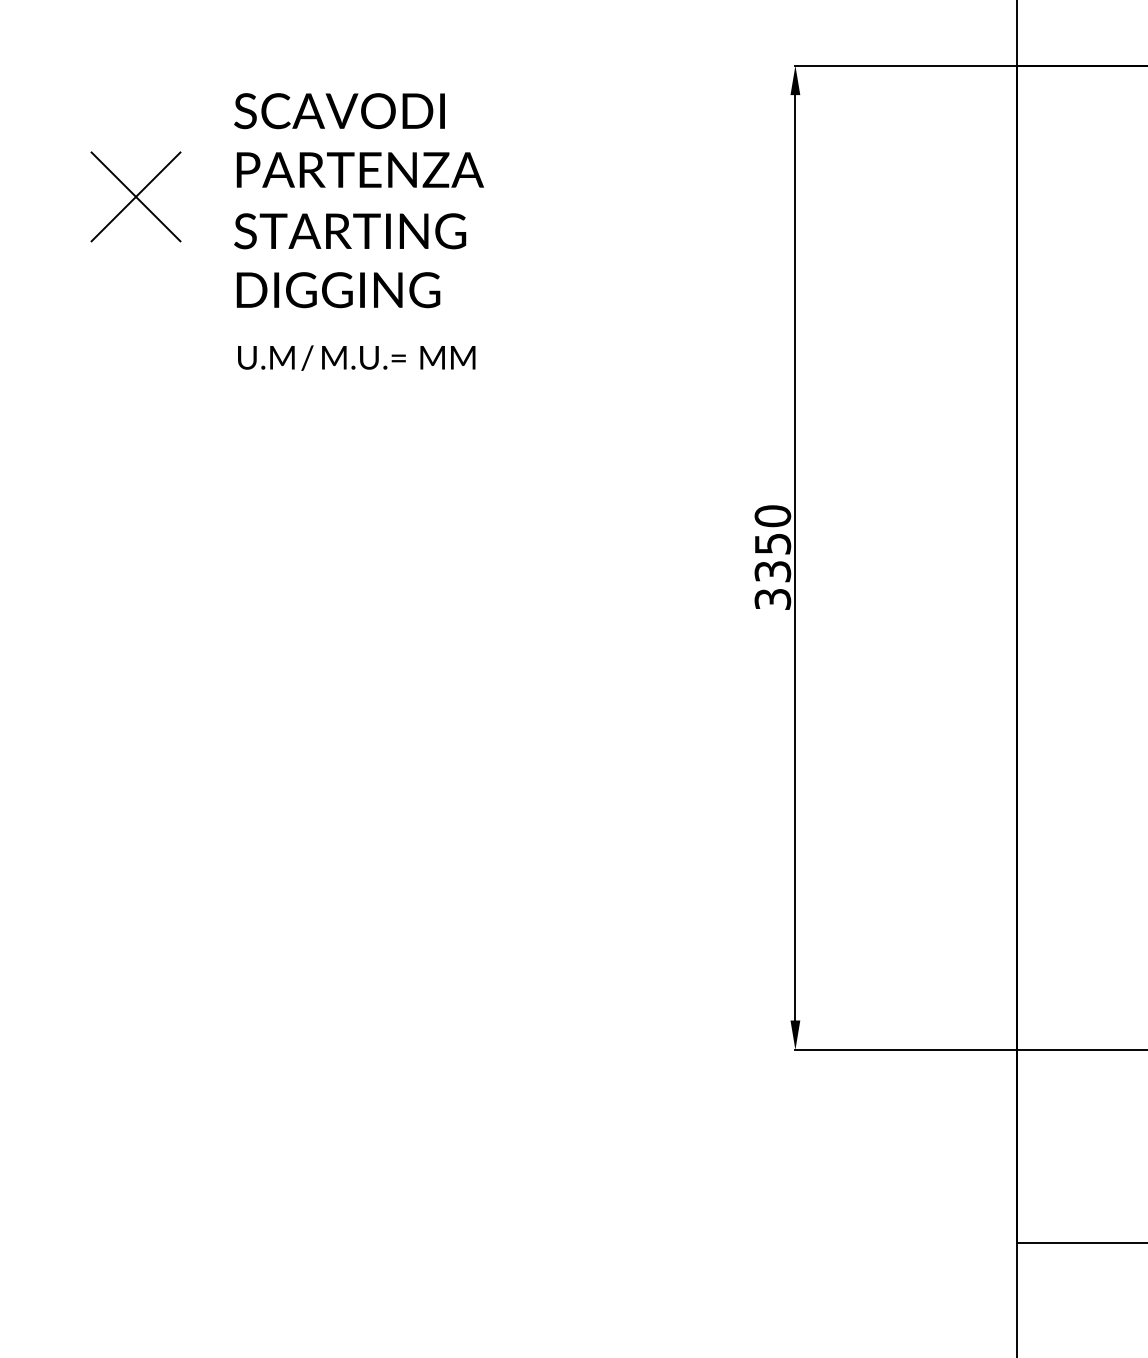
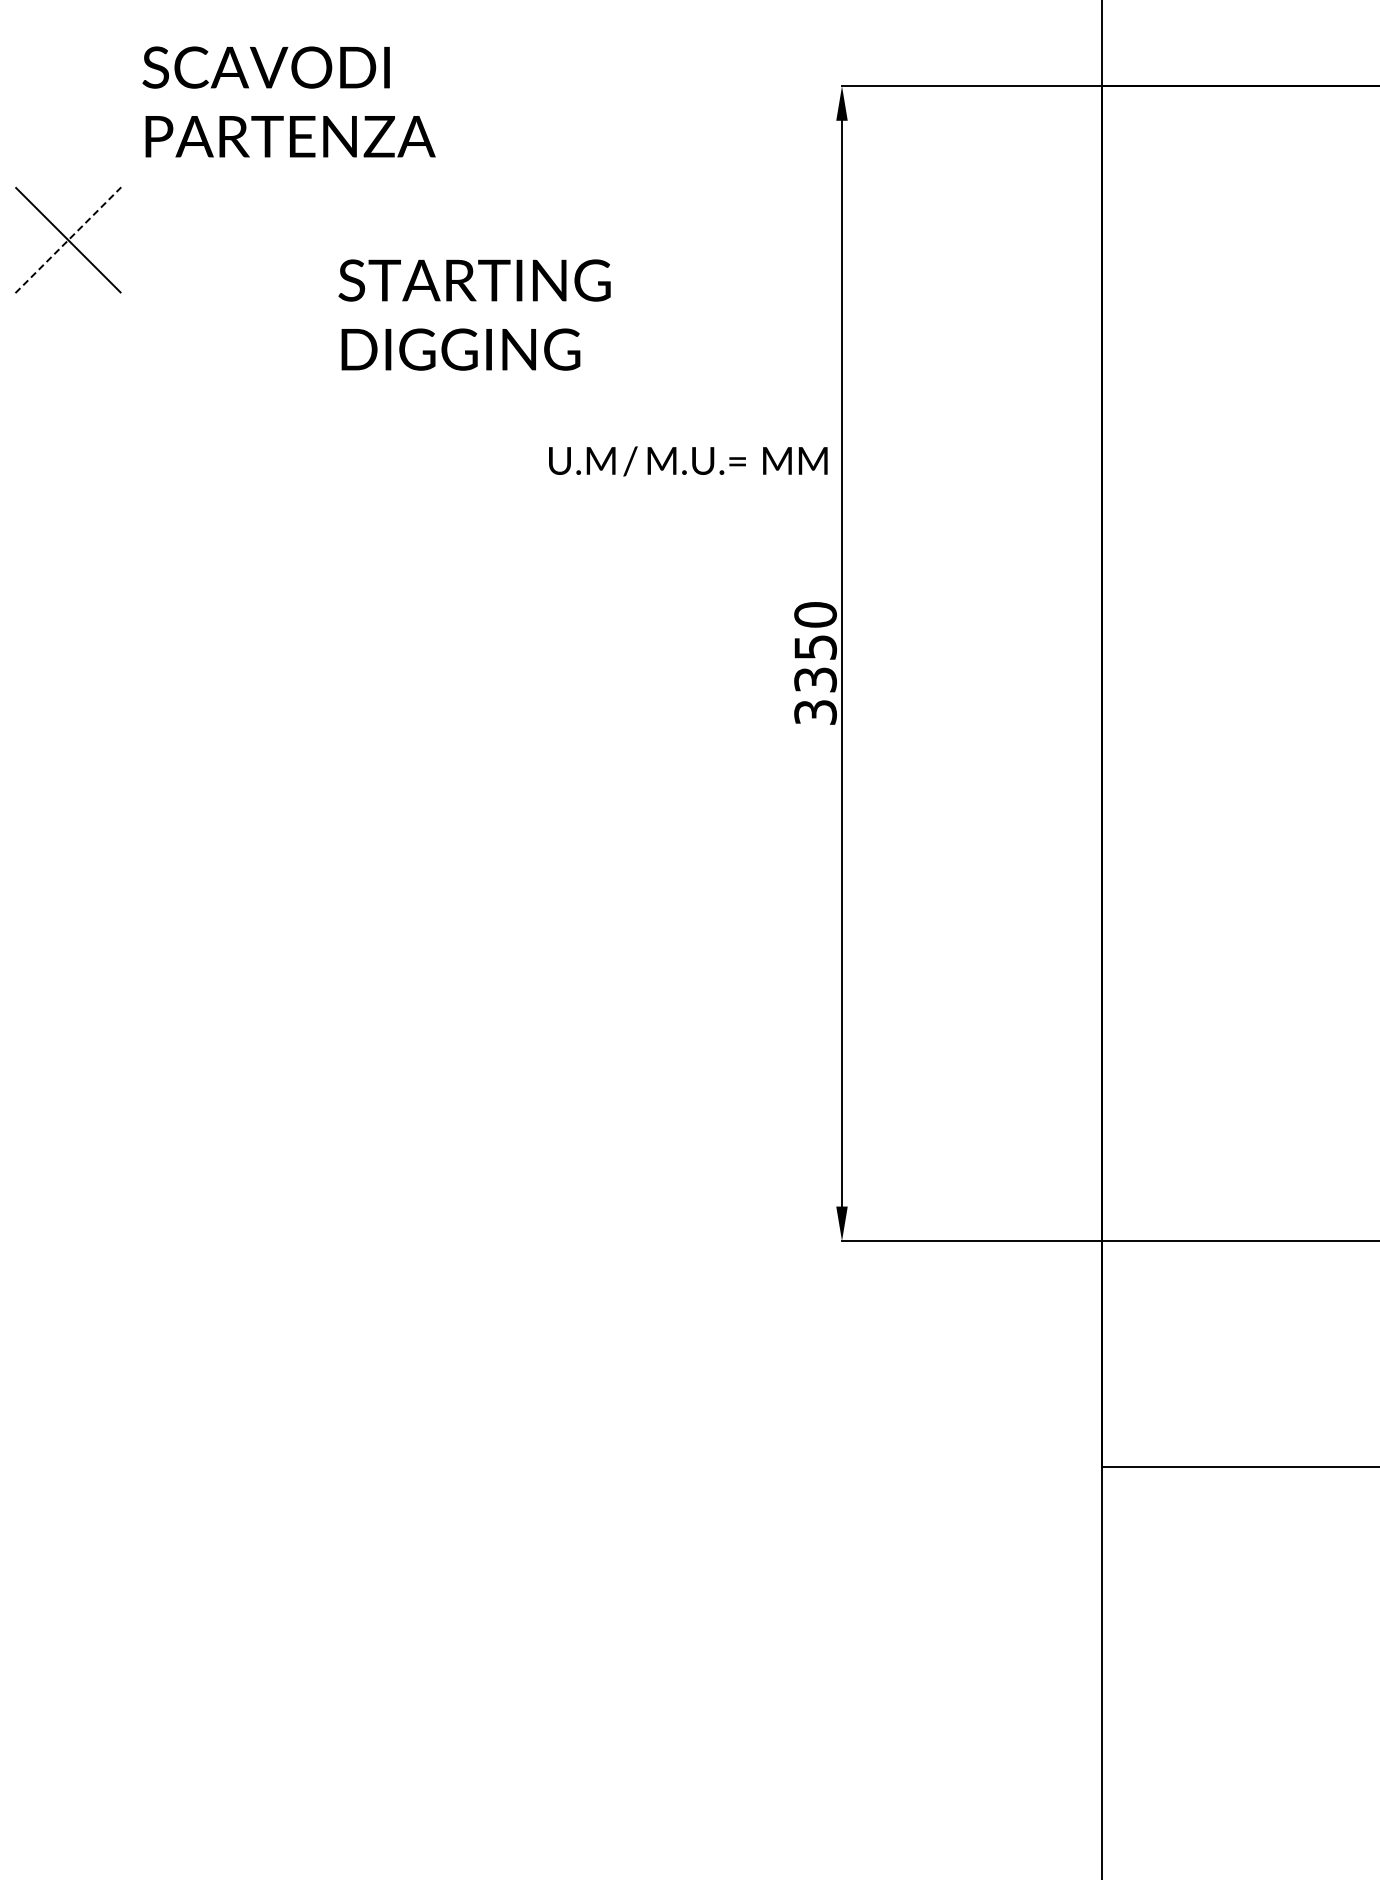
text: (358, 140) -> (288, 101), moved
line: (136, 197) -> (68, 240), solid -> dashed
text: (350, 260) -> (474, 314), moved
text: (356, 358) -> (688, 461), moved

